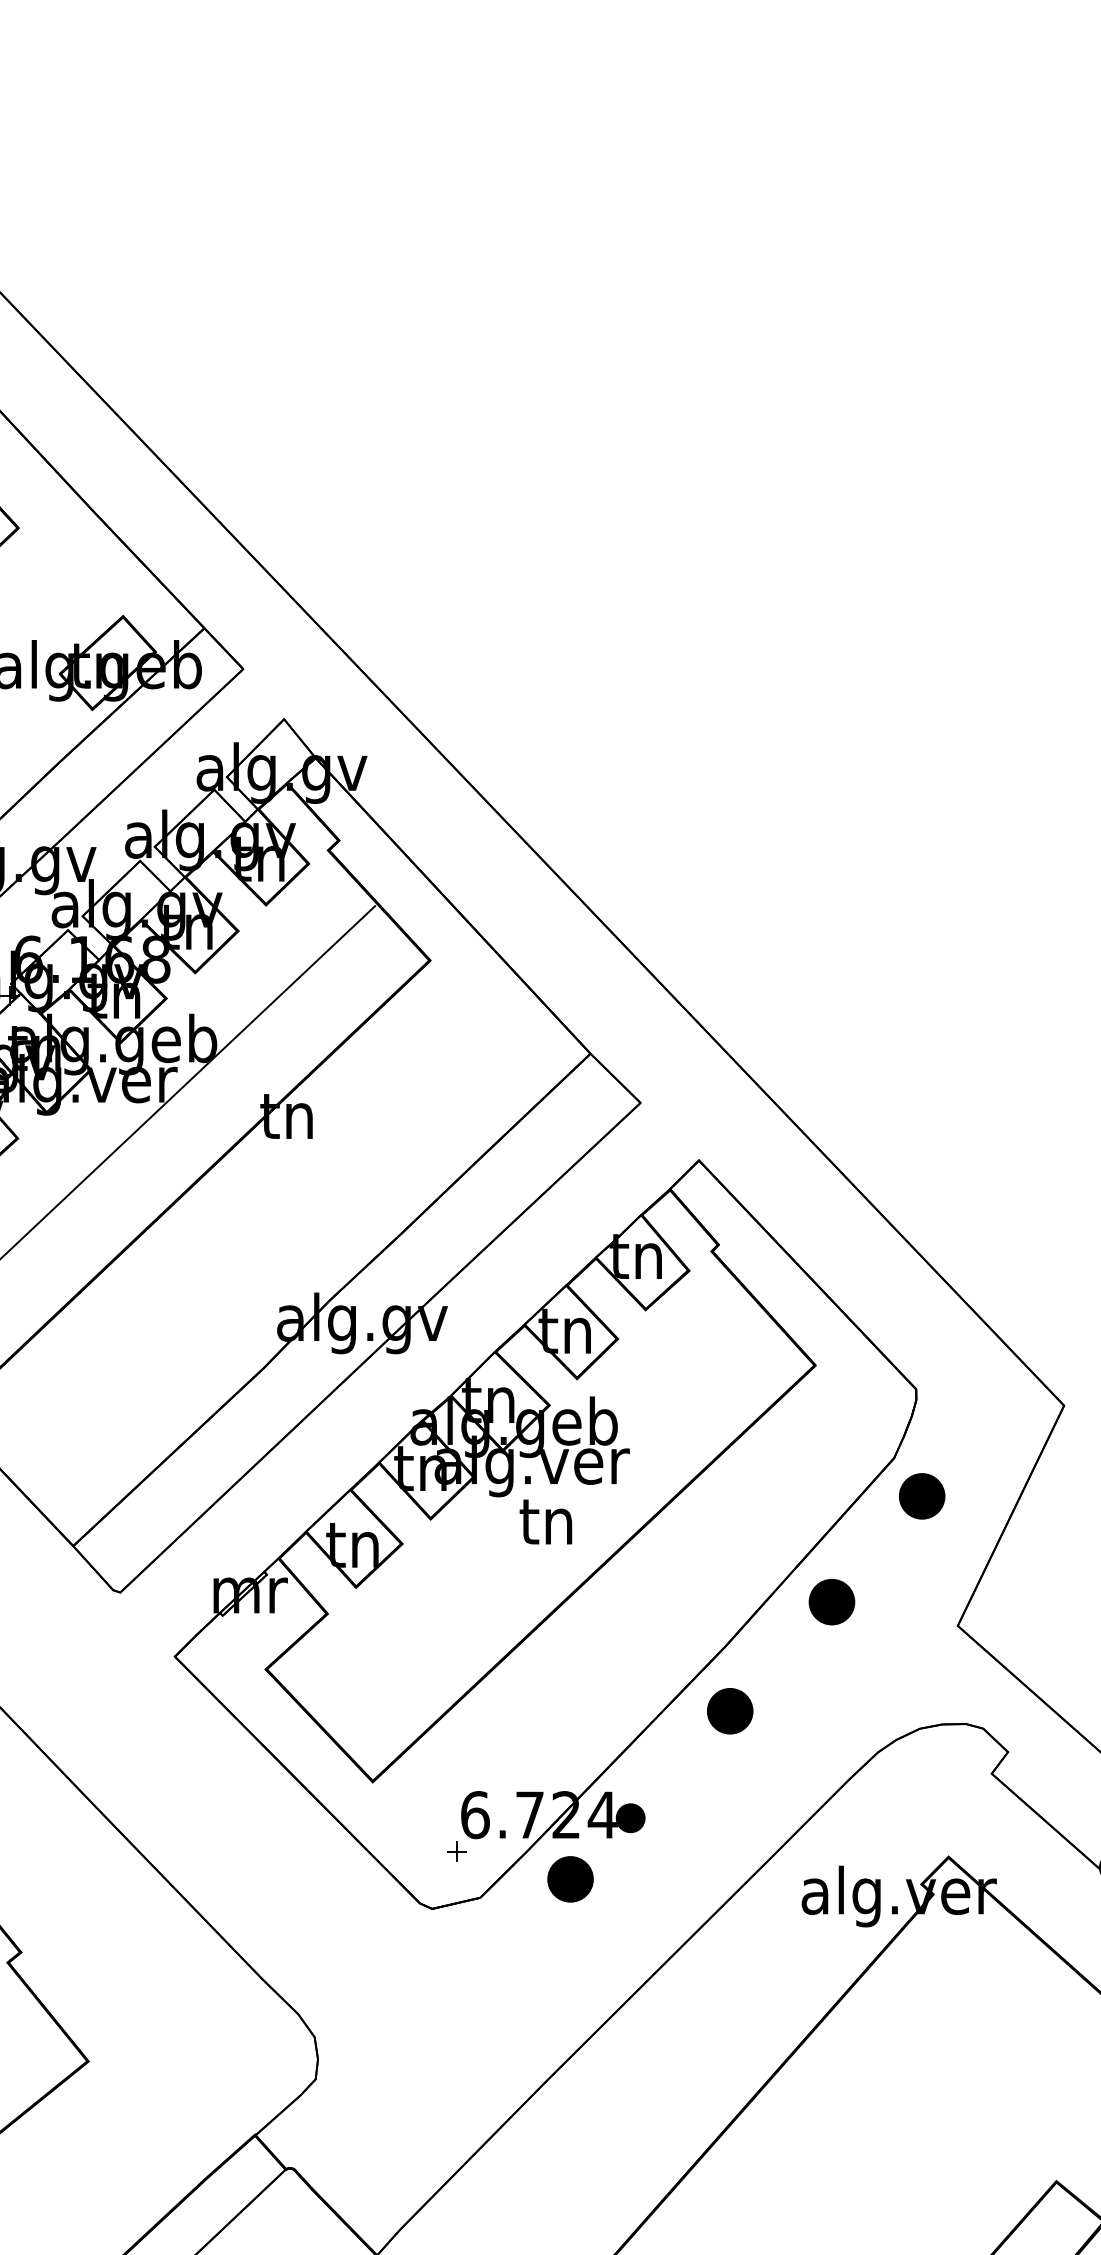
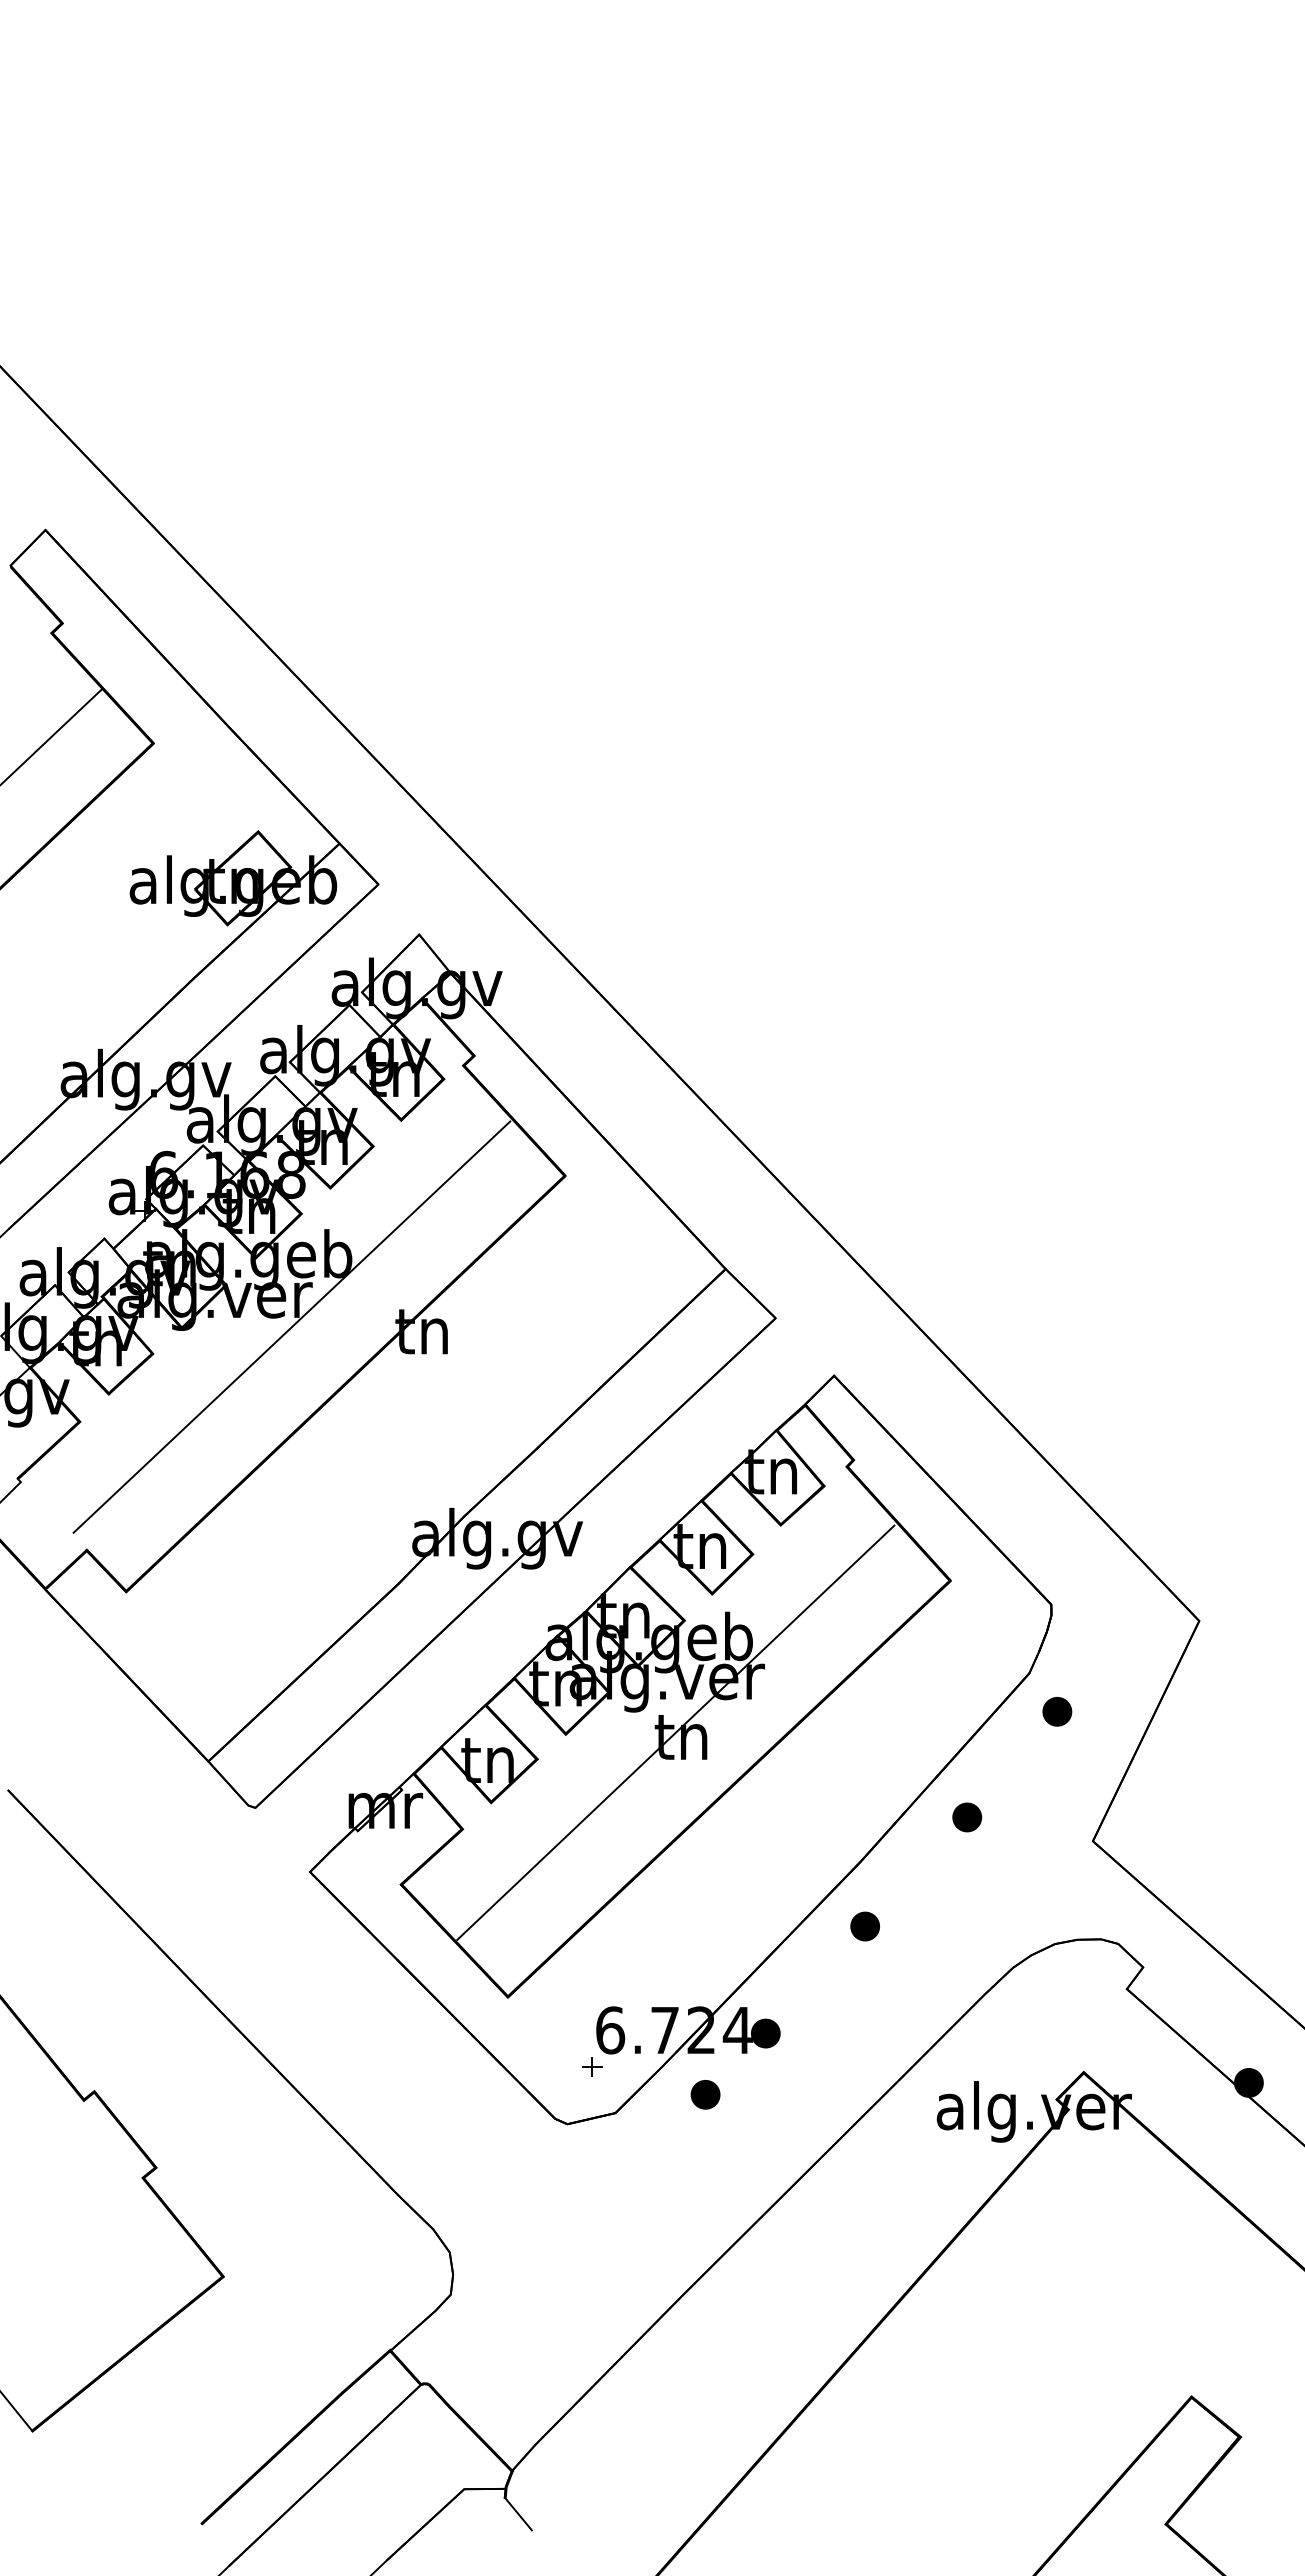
part: (922, 1496) -> (1057, 1711), size x0.62
line: (540, 1517) -> (675, 1732), added
part: (832, 1602) -> (967, 1817), size x0.62
part: (729, 1711) -> (864, 1926), size x0.62
part: (570, 1879) -> (705, 2094), size x0.62

